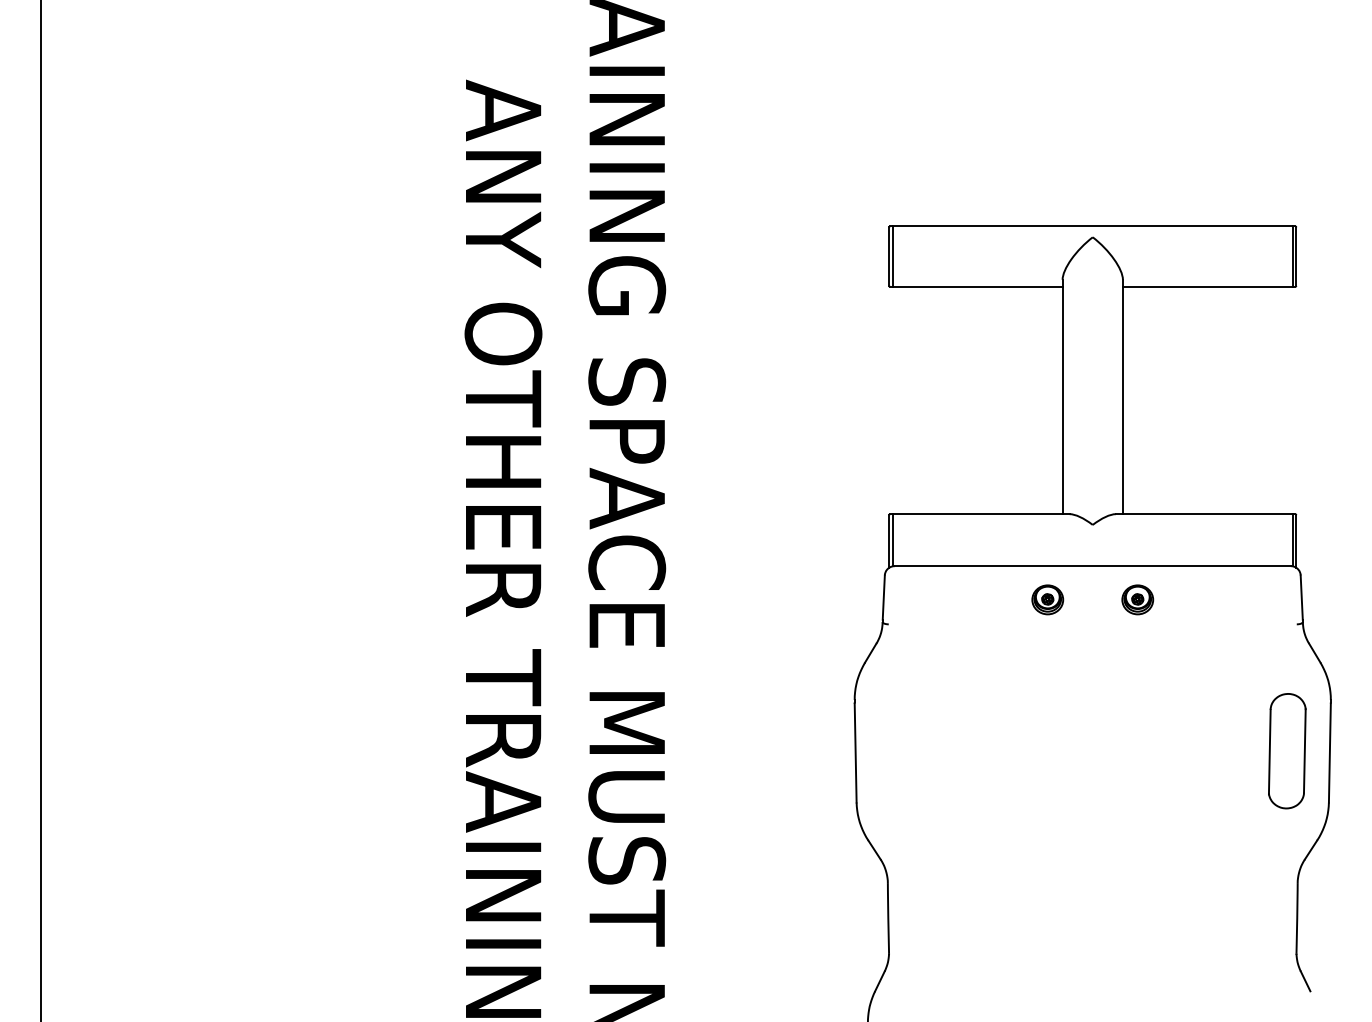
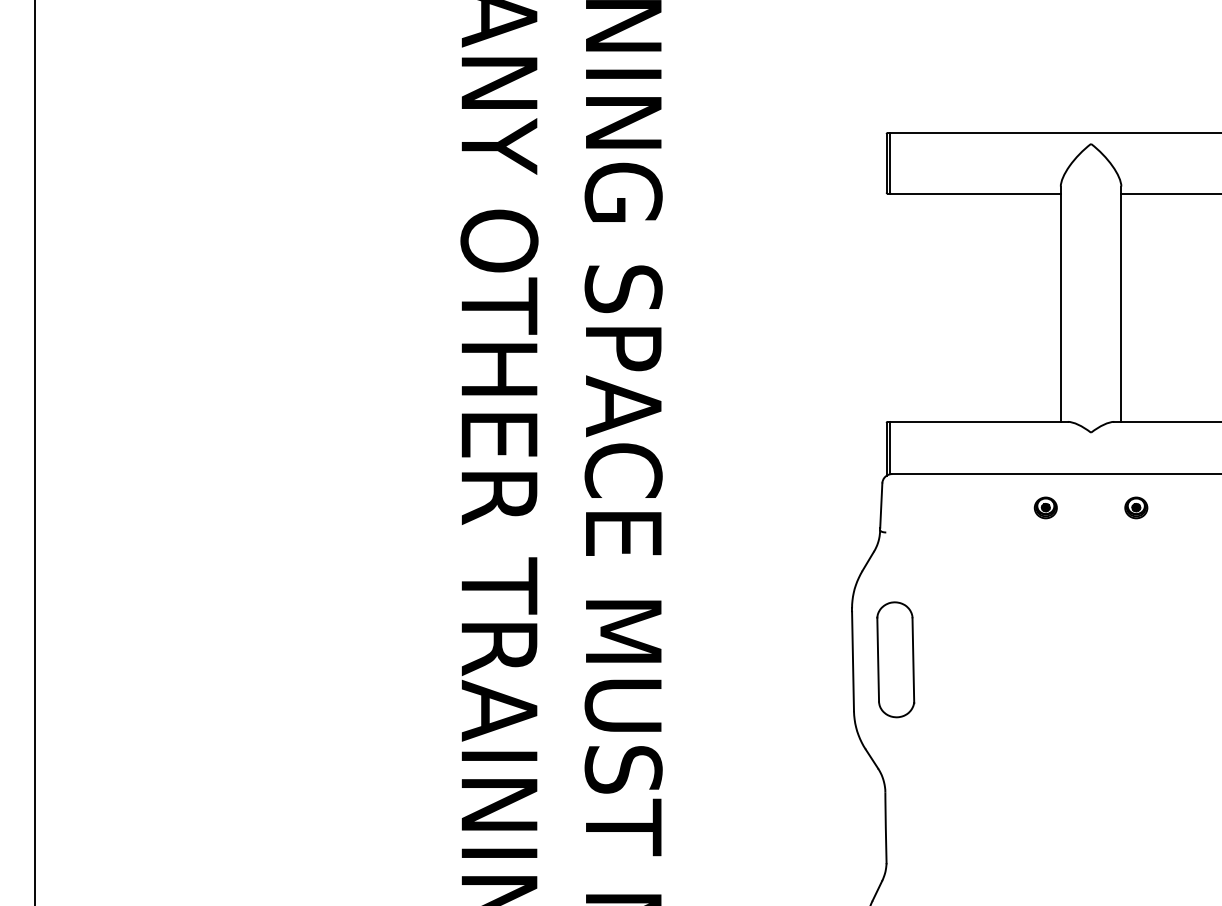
part: (1047, 599) -> (1045, 507), size x0.71
part: (1137, 599) -> (1135, 507), size x0.71
part: (897, 751) -> (895, 660), added

